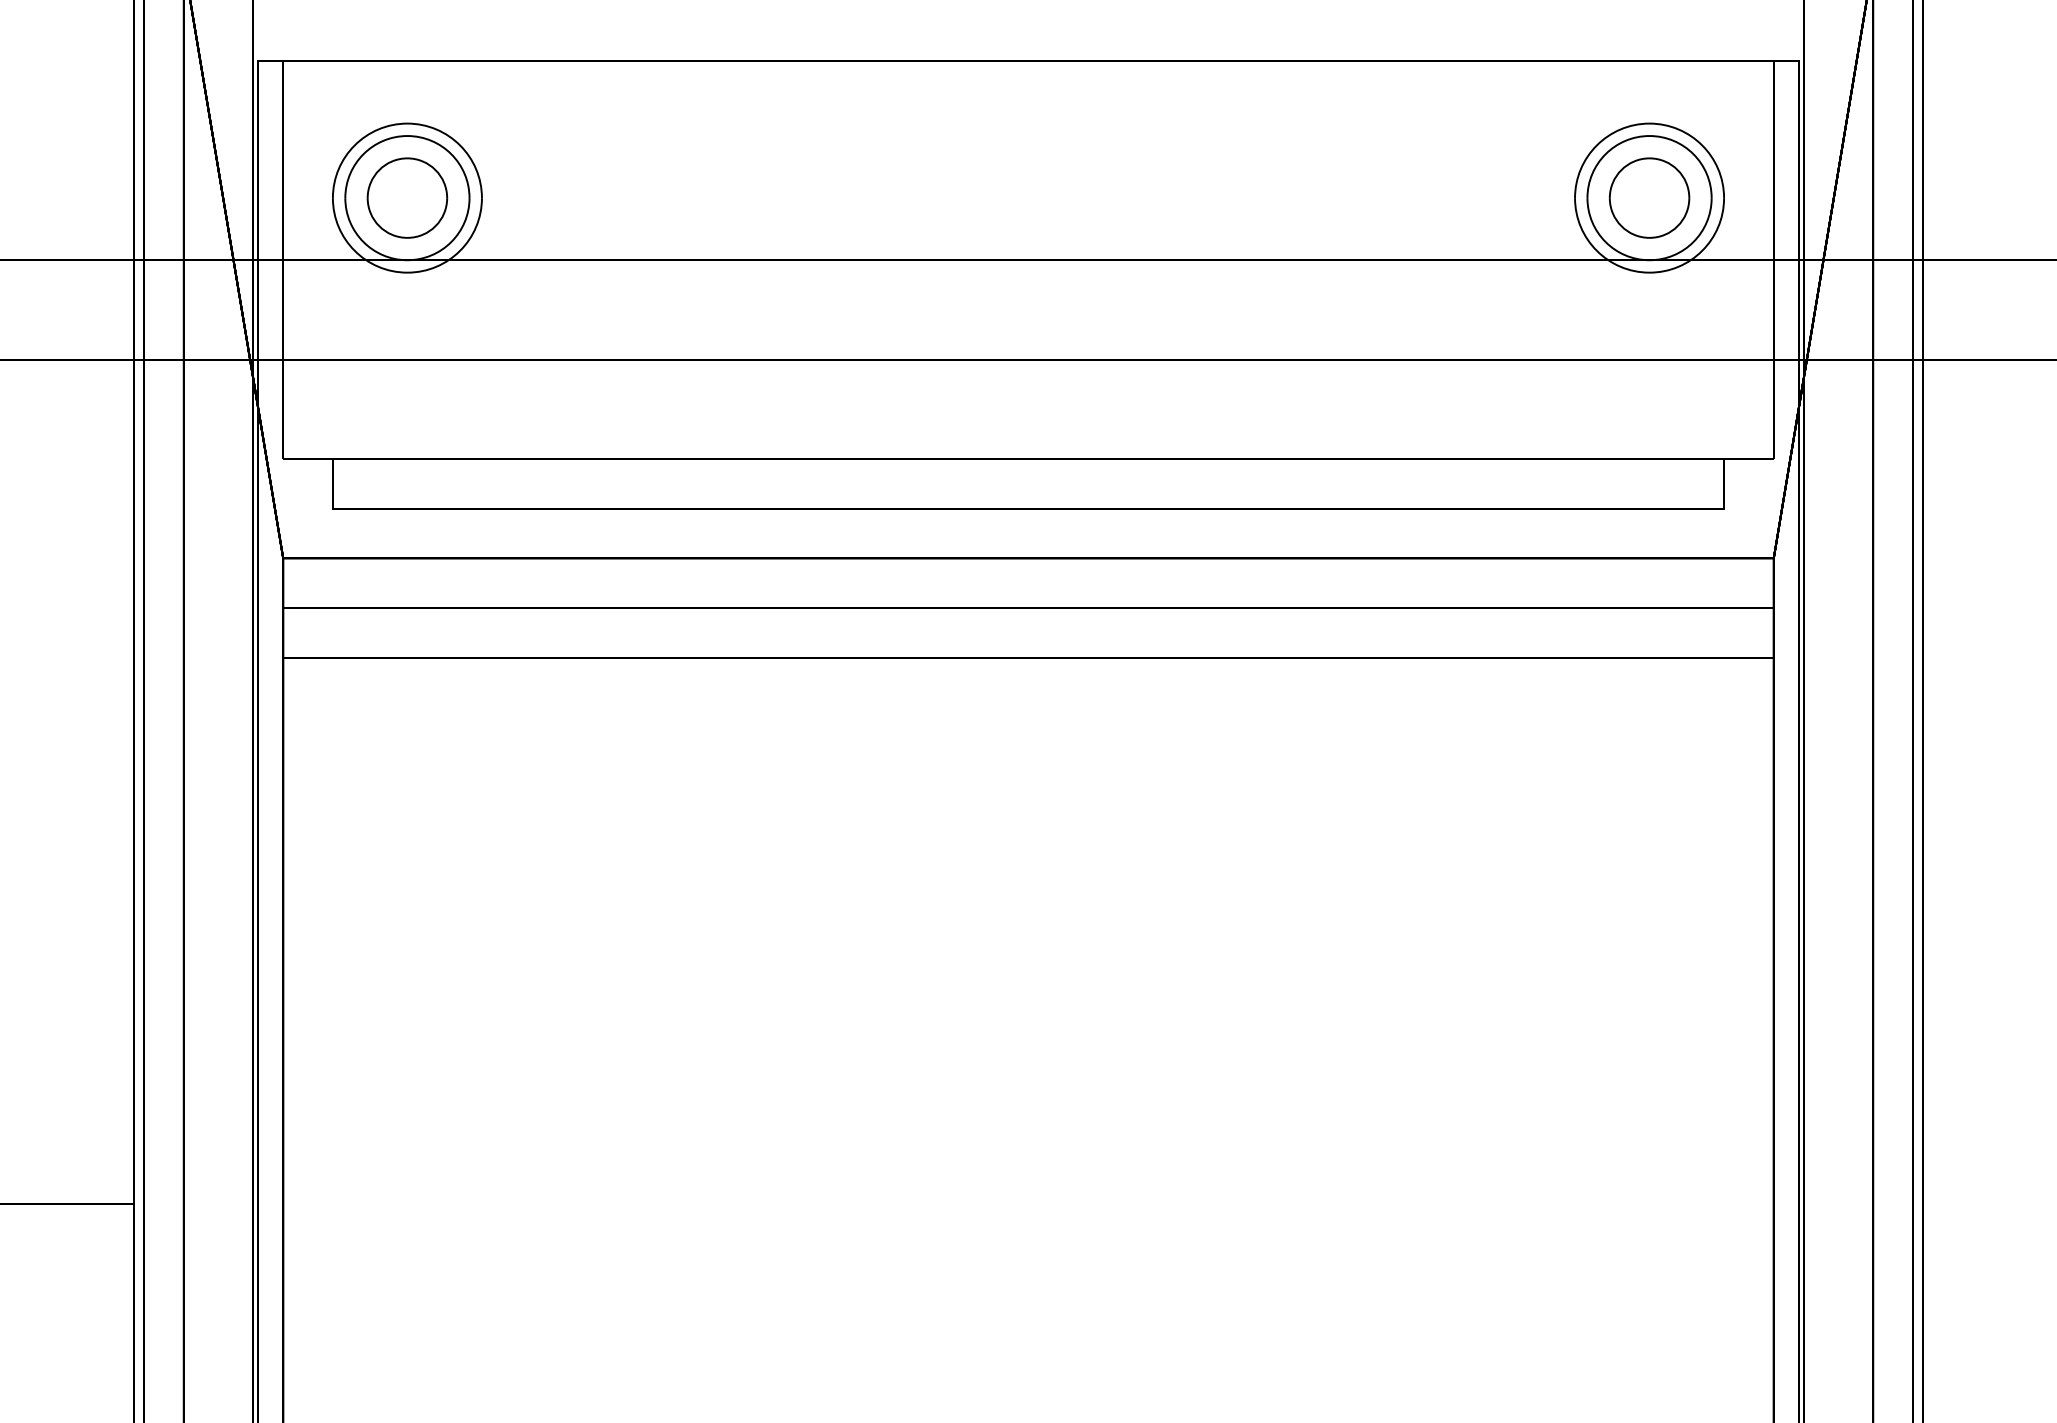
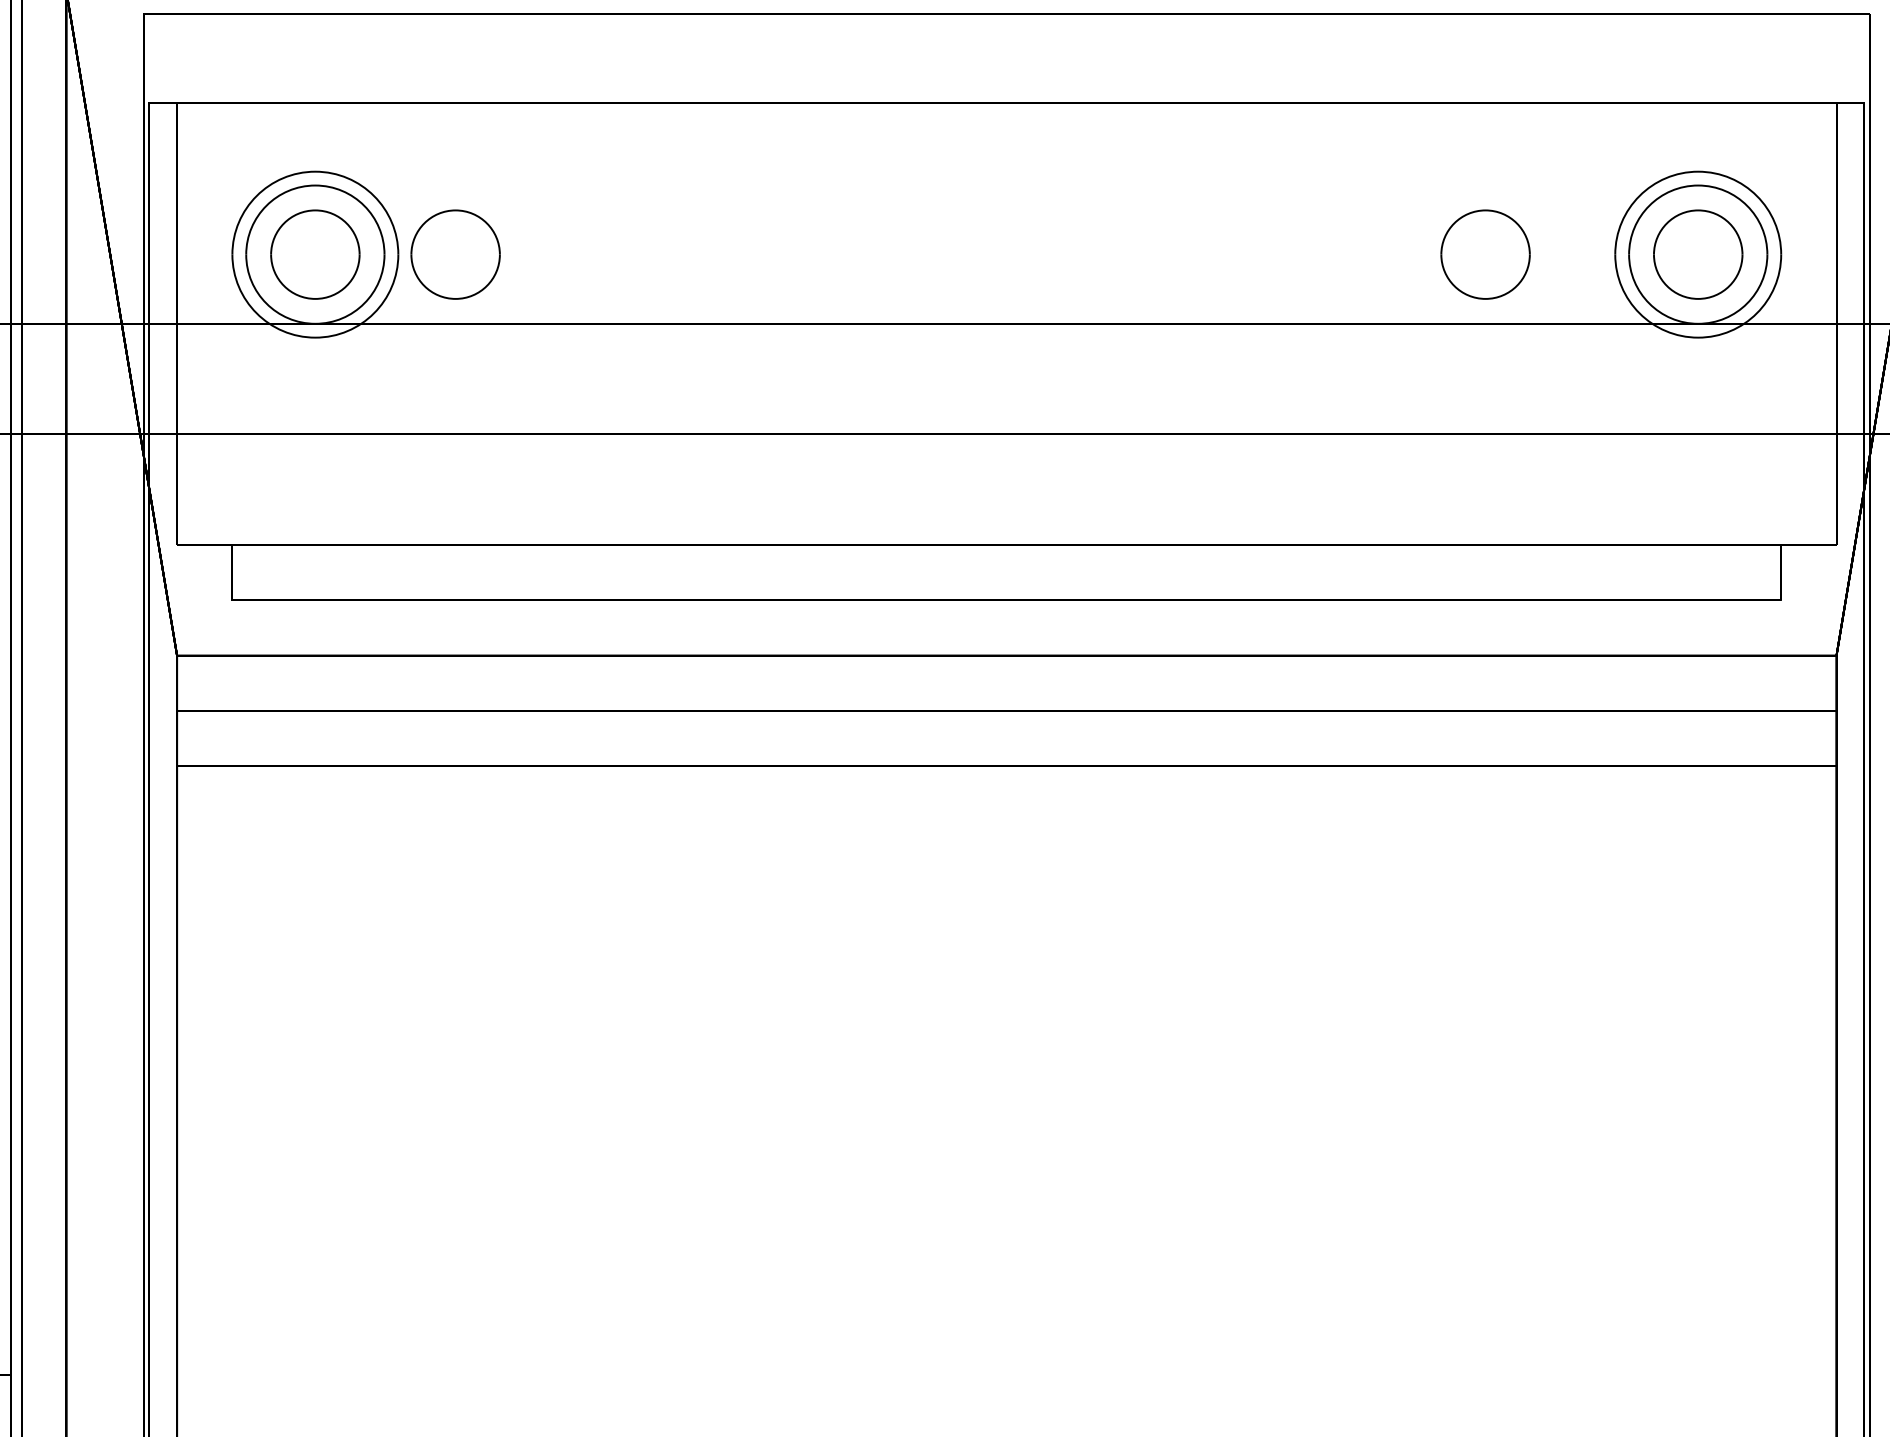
part: (533, 197) -> (455, 253), added
part: (1458, 197) -> (1485, 253), added

